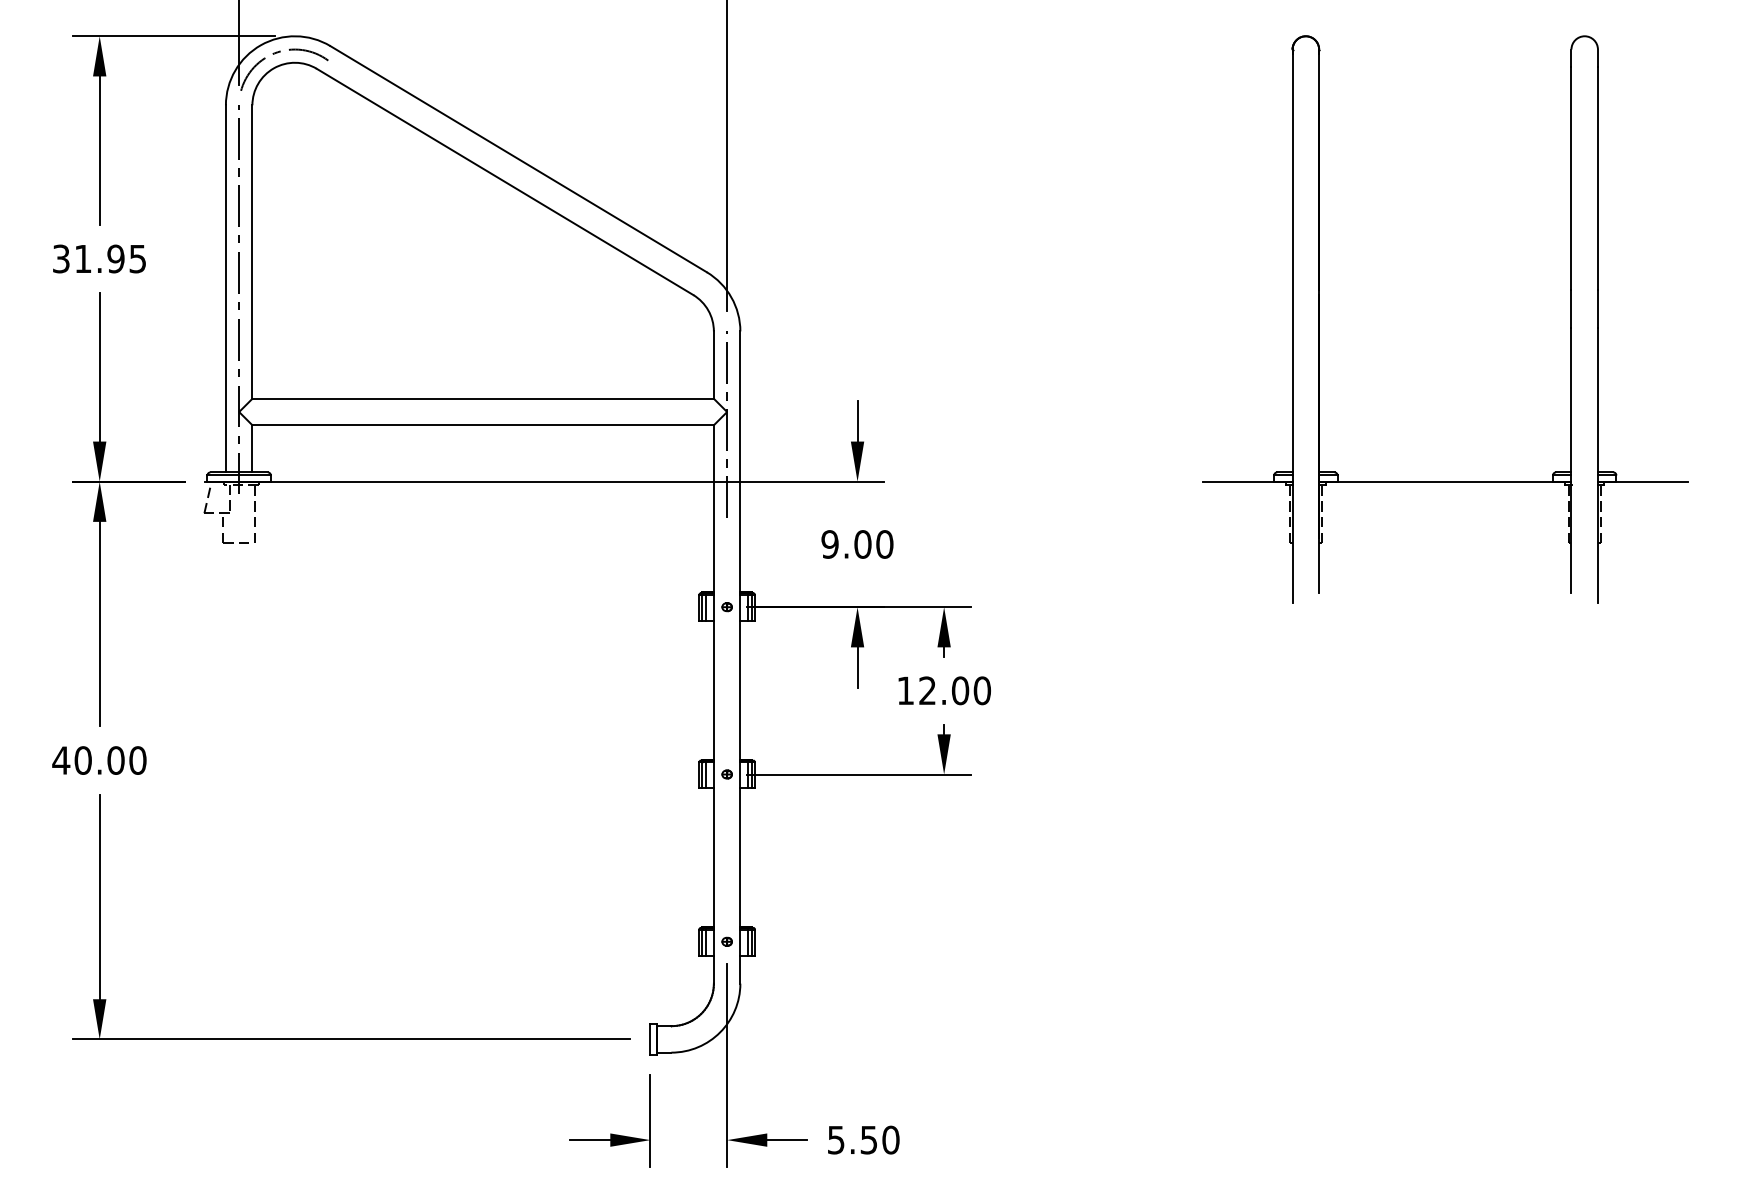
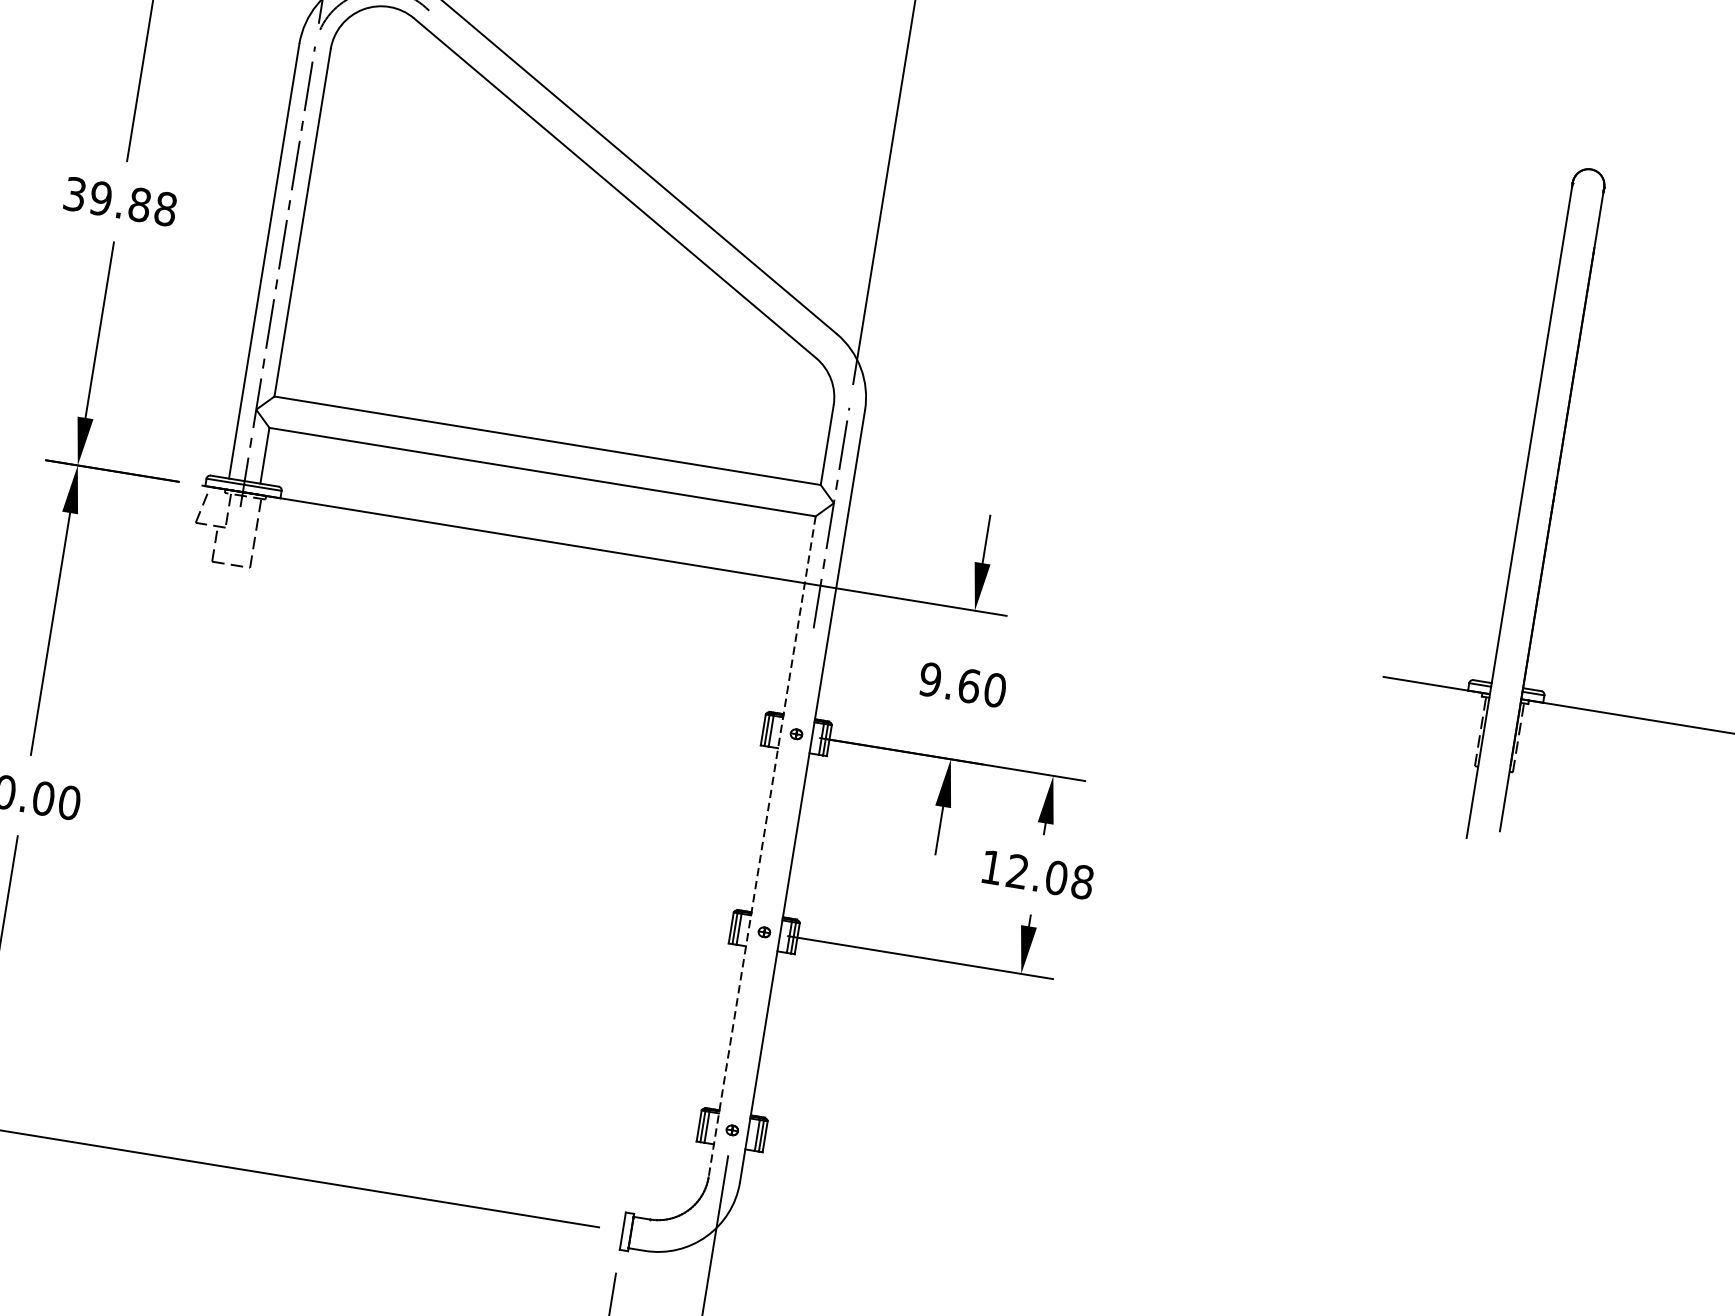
text: (110, 258) -> (133, 203), 31.95 -> 39.88
text: (862, 544) -> (968, 686), 9.00 -> 9.60
text: (981, 690) -> (1081, 881), 12.00 -> 12.08
line: (713, 704) -> (761, 846), solid -> dashed

